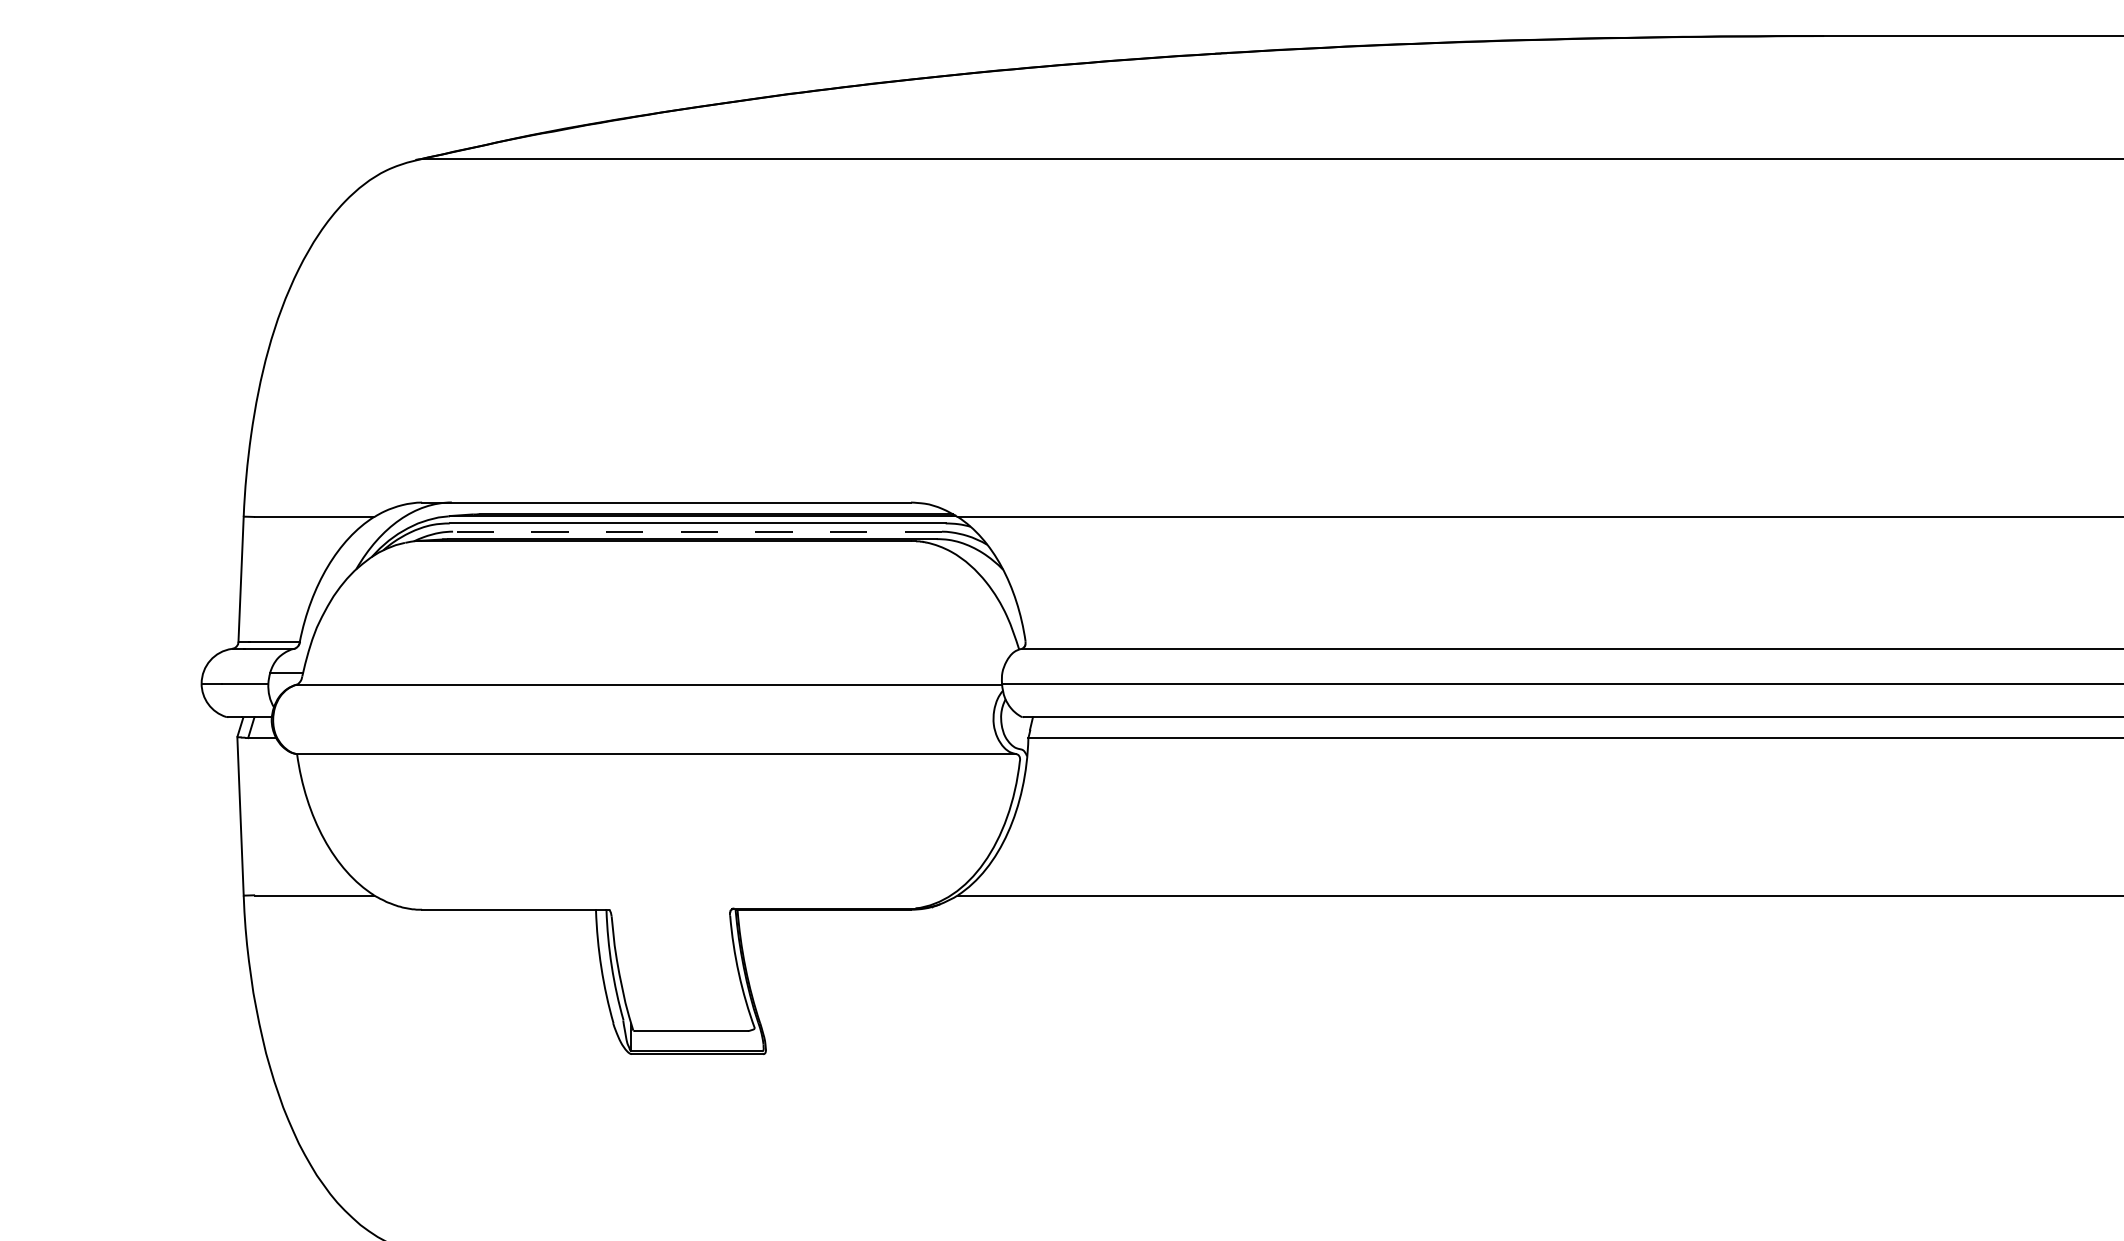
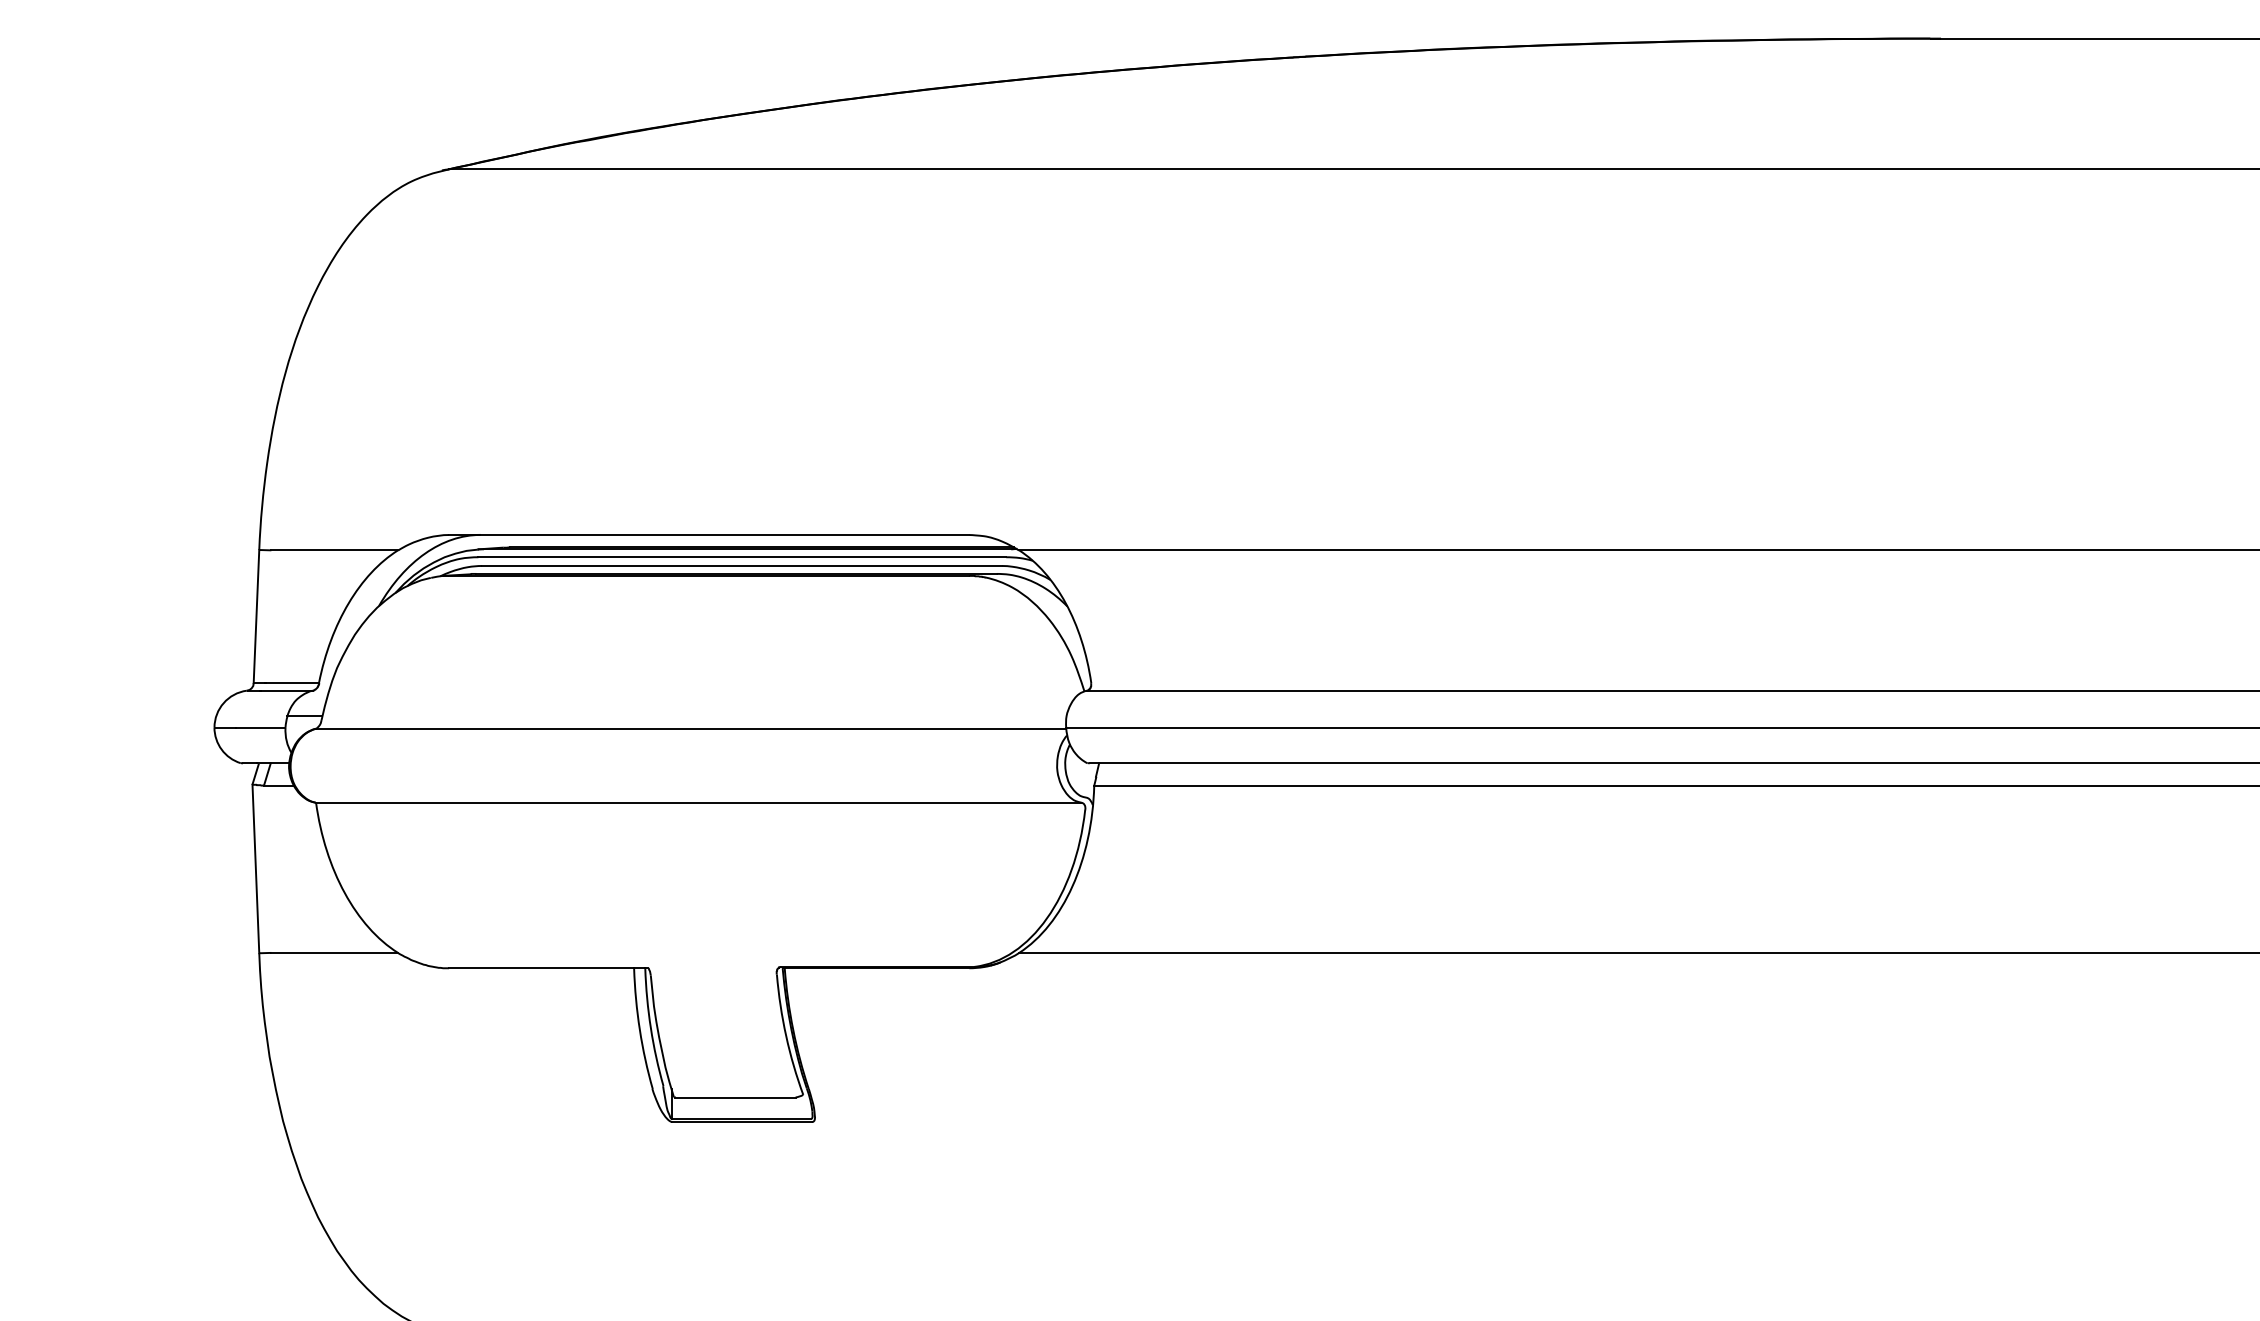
line: (697, 531) -> (742, 565), dashed -> solid

